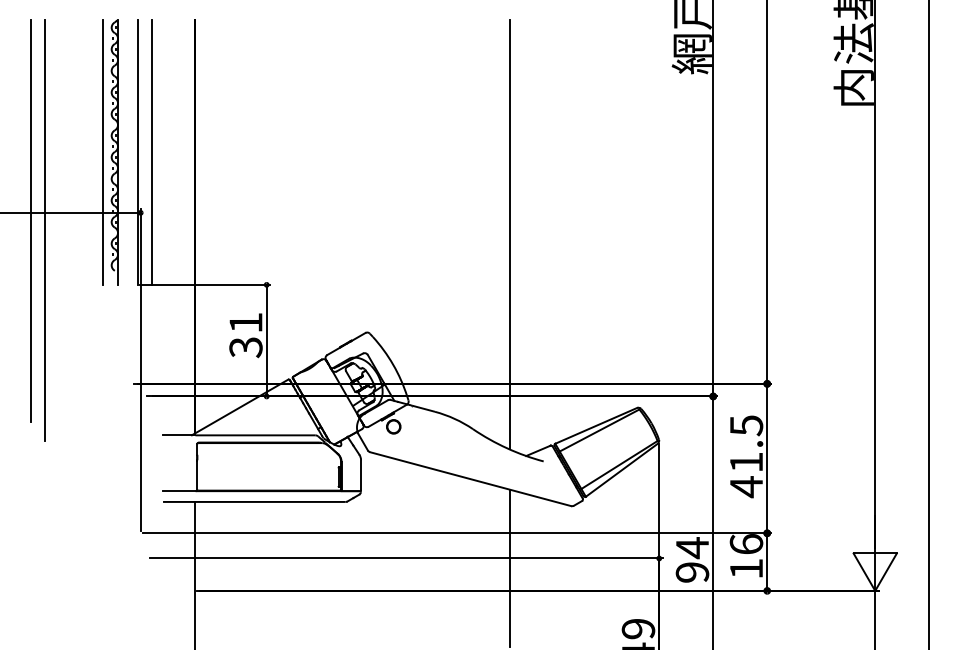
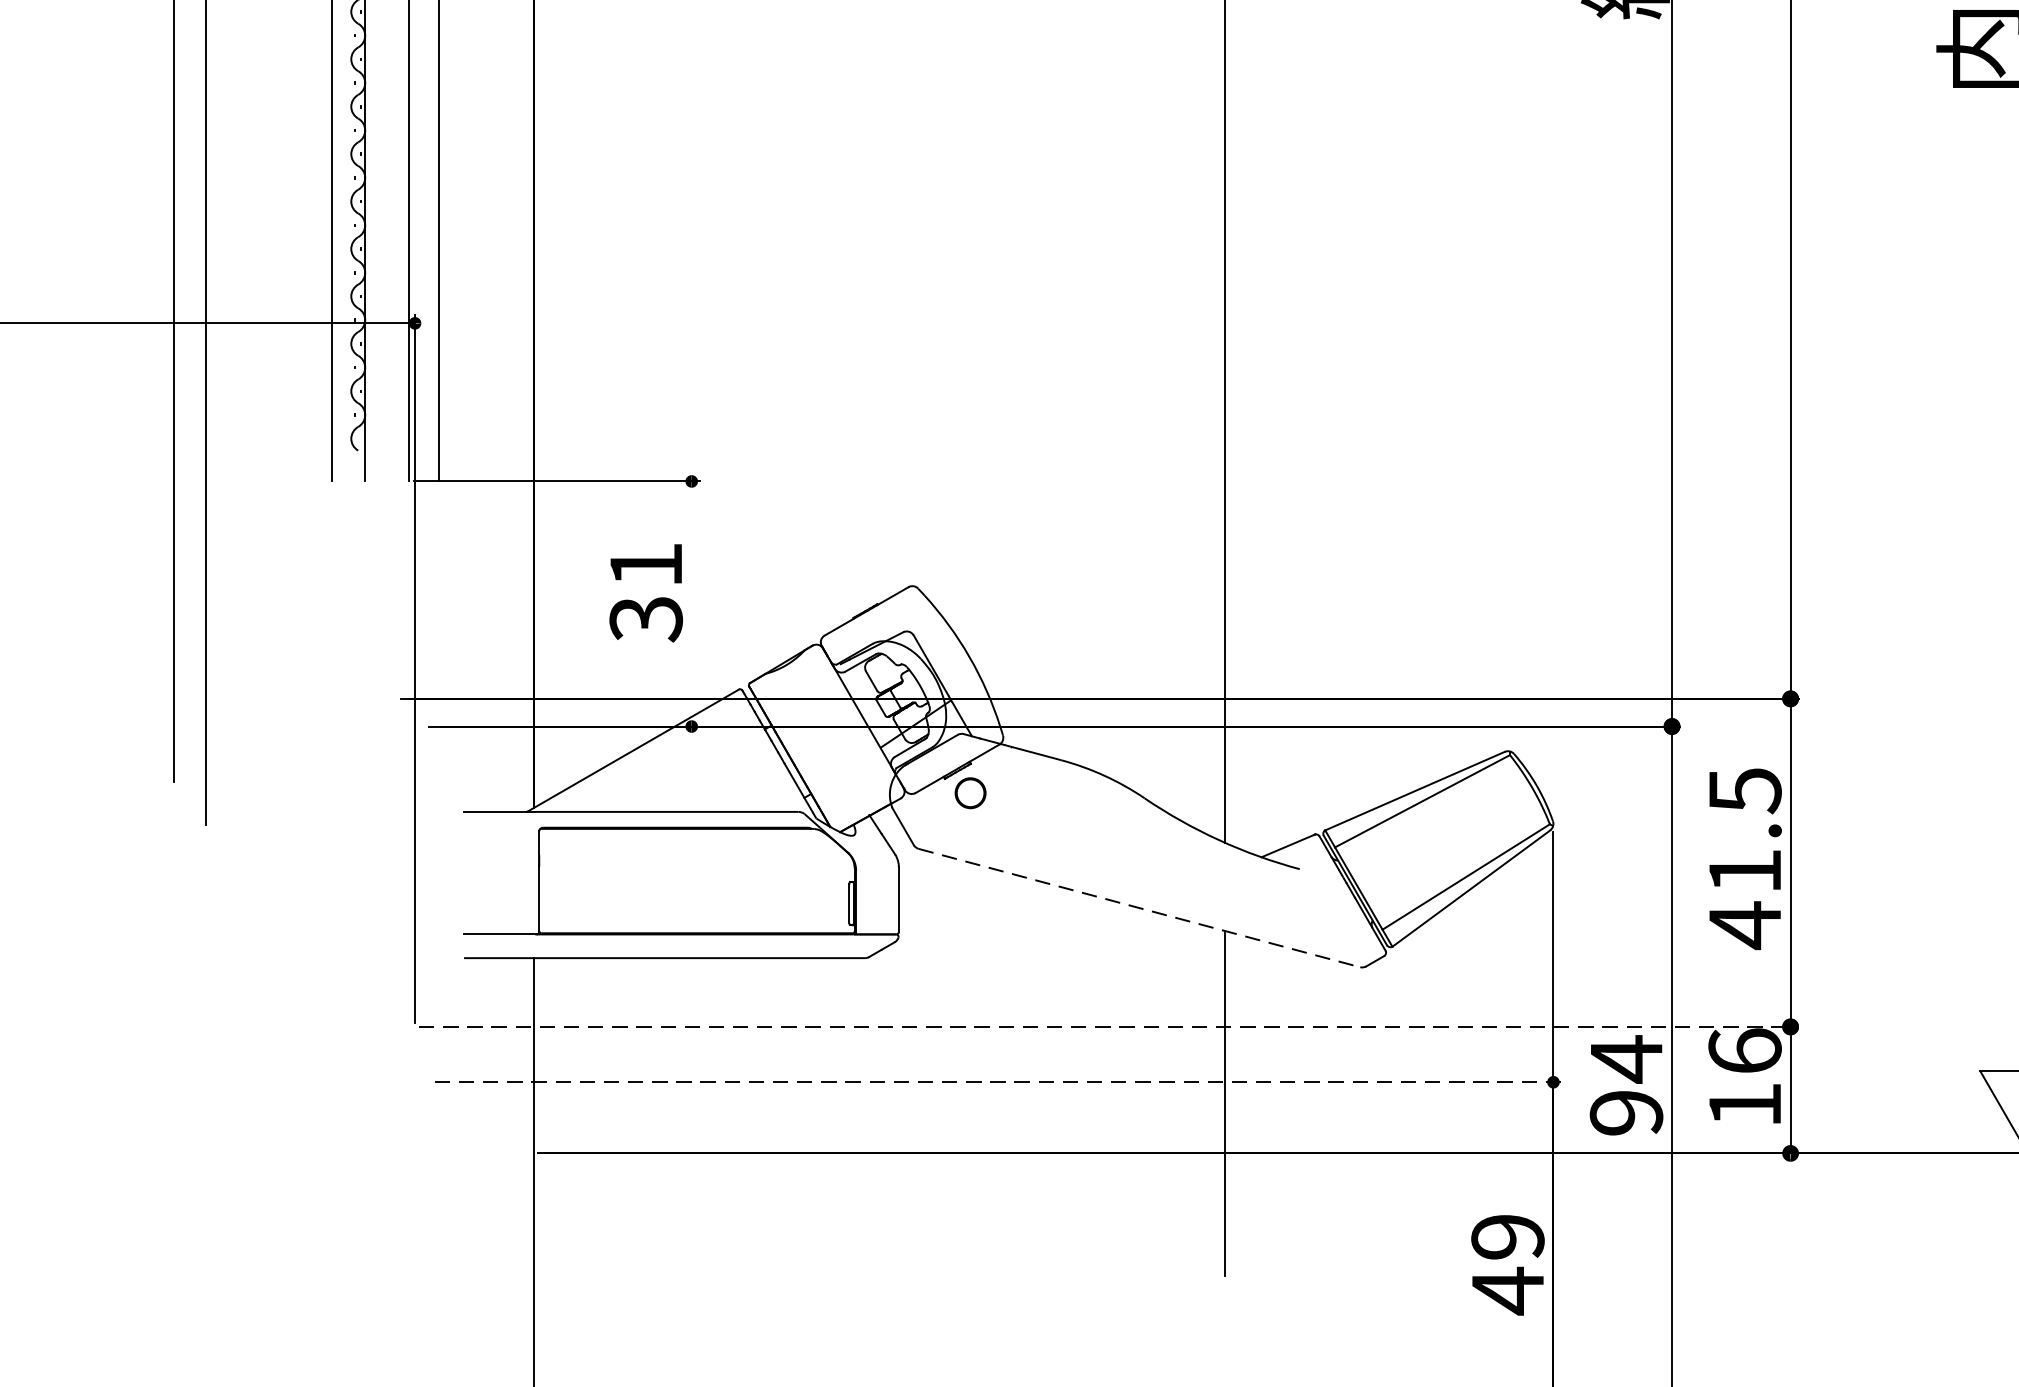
line: (266, 340) -> (691, 603), removed
line: (471, 479) -> (1141, 908), solid -> dashed
line: (457, 533) -> (1110, 1027), solid -> dashed
line: (406, 558) -> (998, 1082), solid -> dashed

